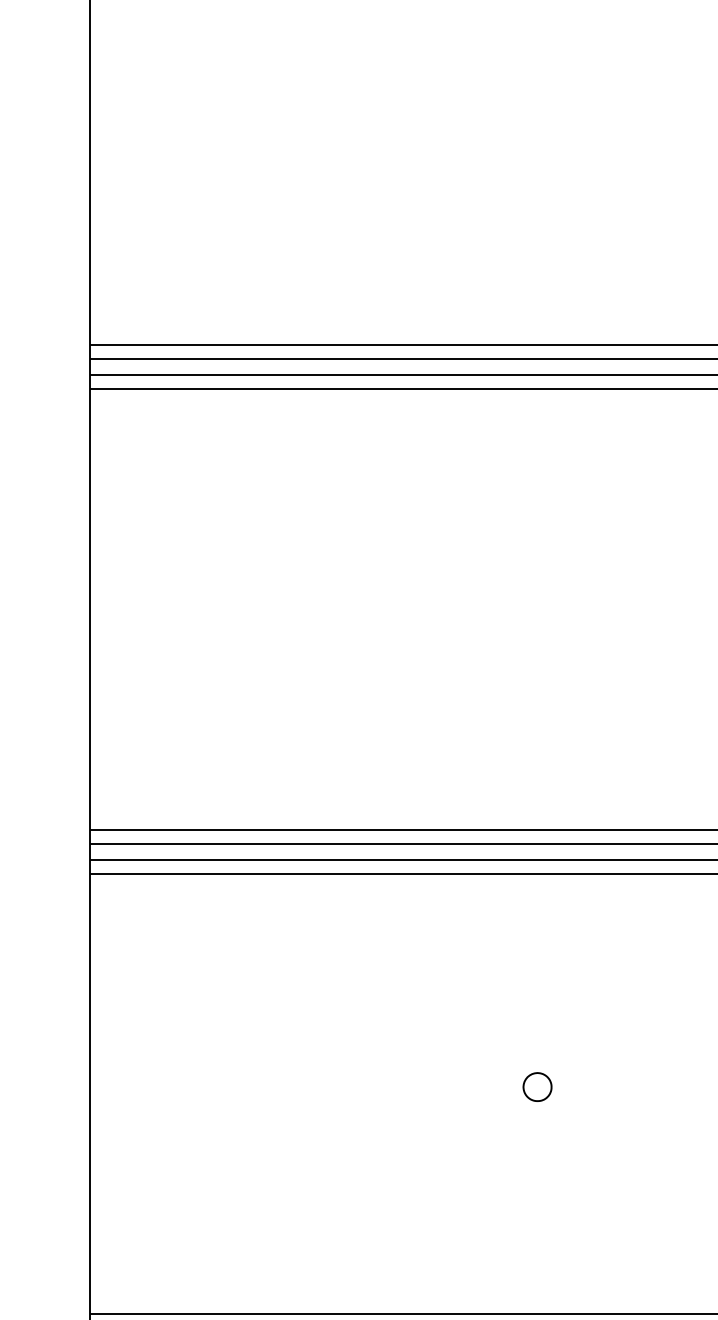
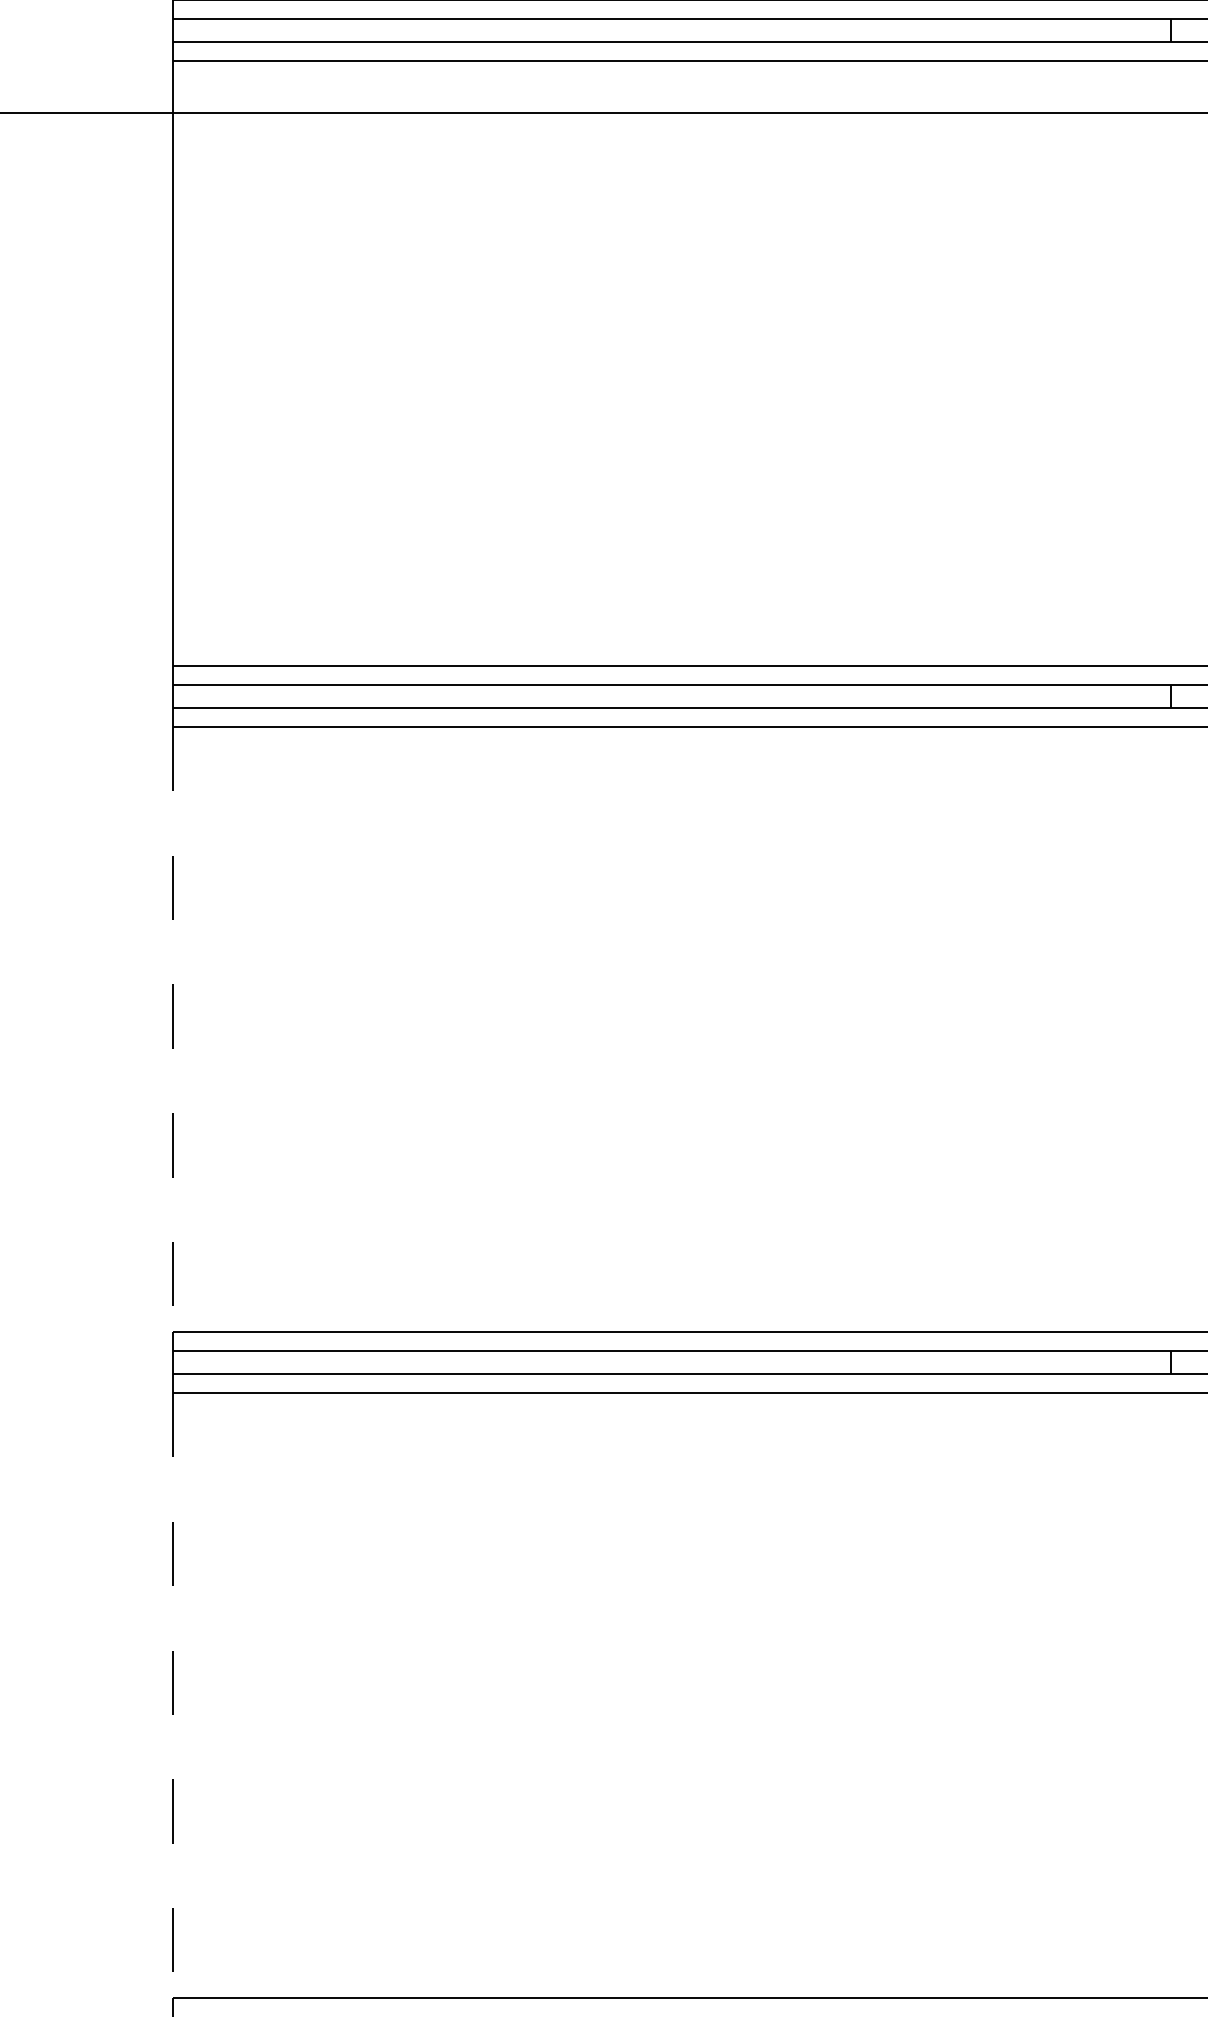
line: (90, 609) -> (173, 1029), solid -> dashed
part: (537, 1086) -> (787, 1685), removed
line: (90, 1094) -> (173, 1695), solid -> dashed

